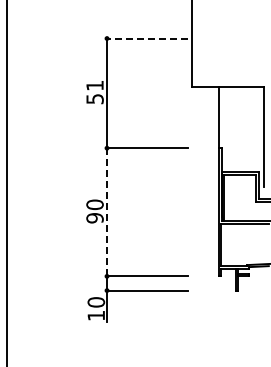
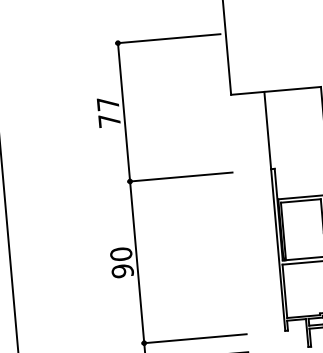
line: (146, 38) -> (167, 38), dashed -> solid
text: (94, 92) -> (108, 112), 51 -> 77
line: (107, 211) -> (137, 261), dashed -> solid

